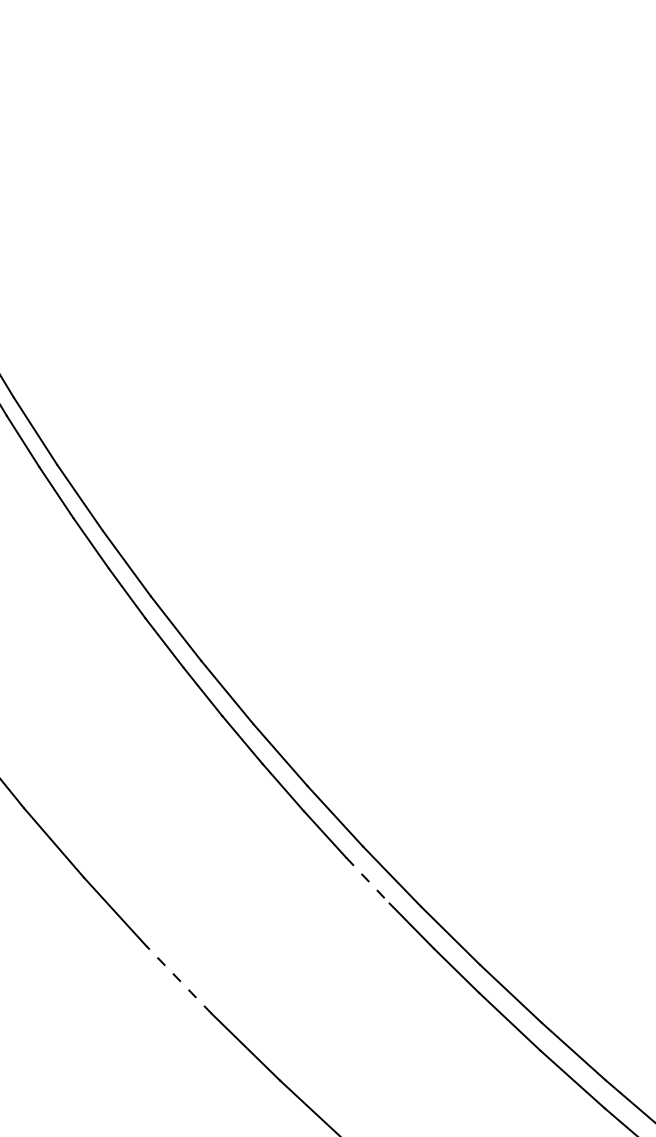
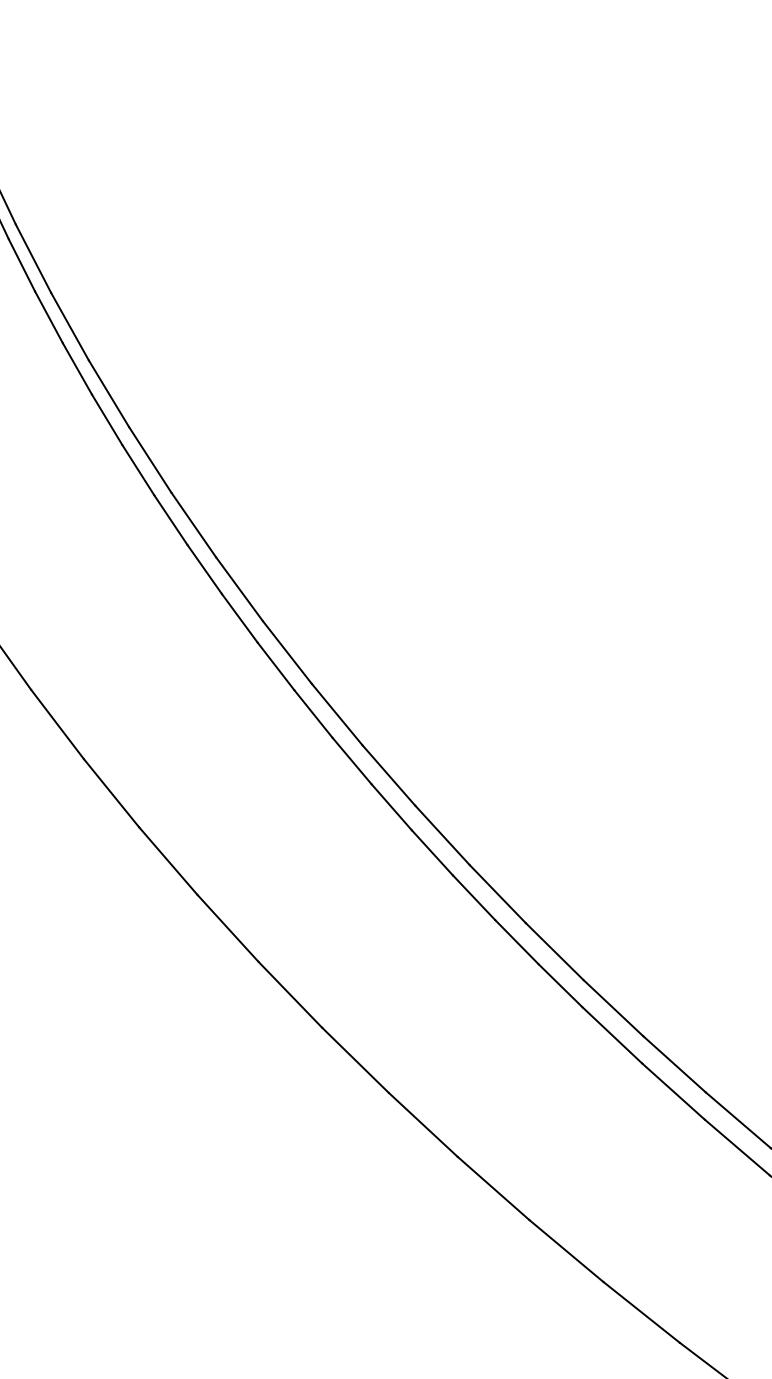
line: (368, 880) -> (474, 897), dashed -> solid
line: (179, 979) -> (290, 994), dashed -> solid

